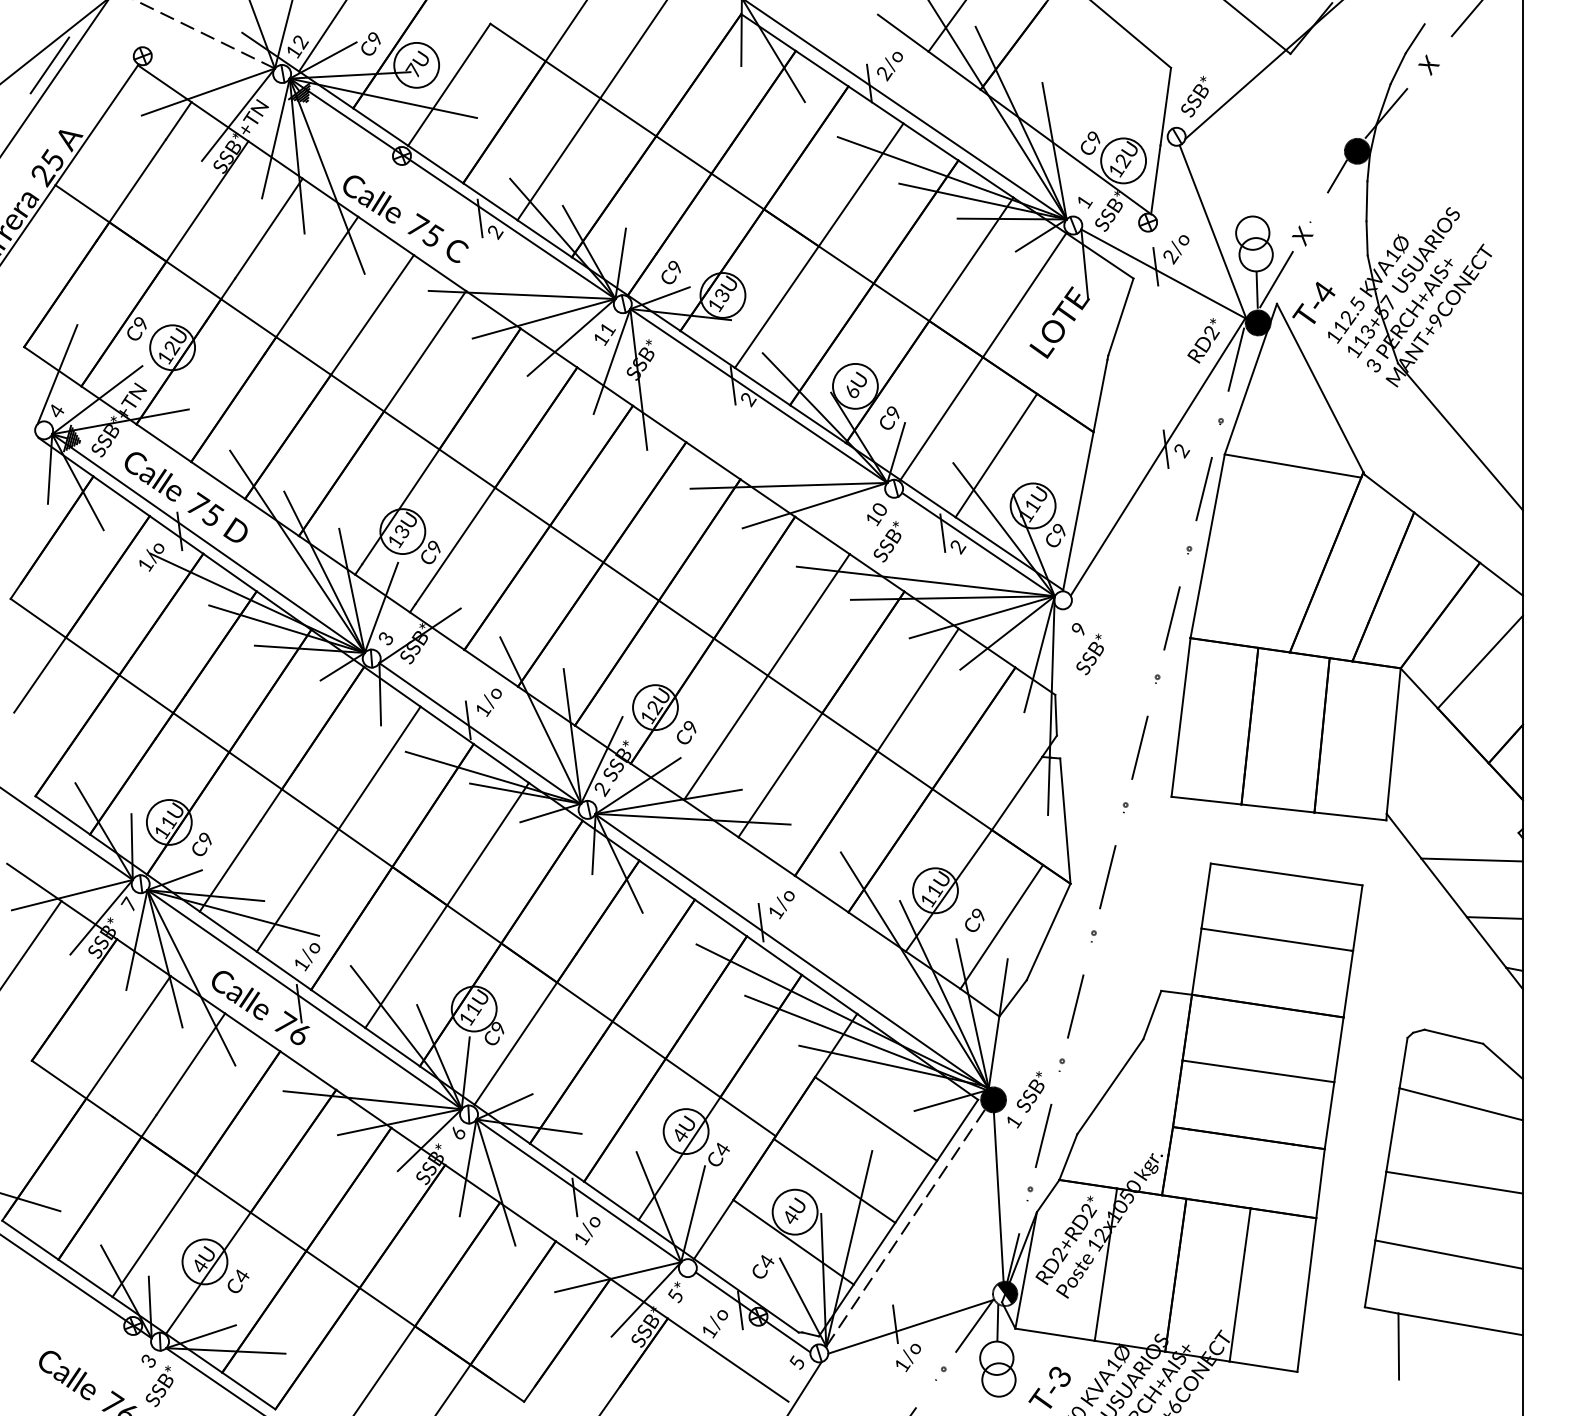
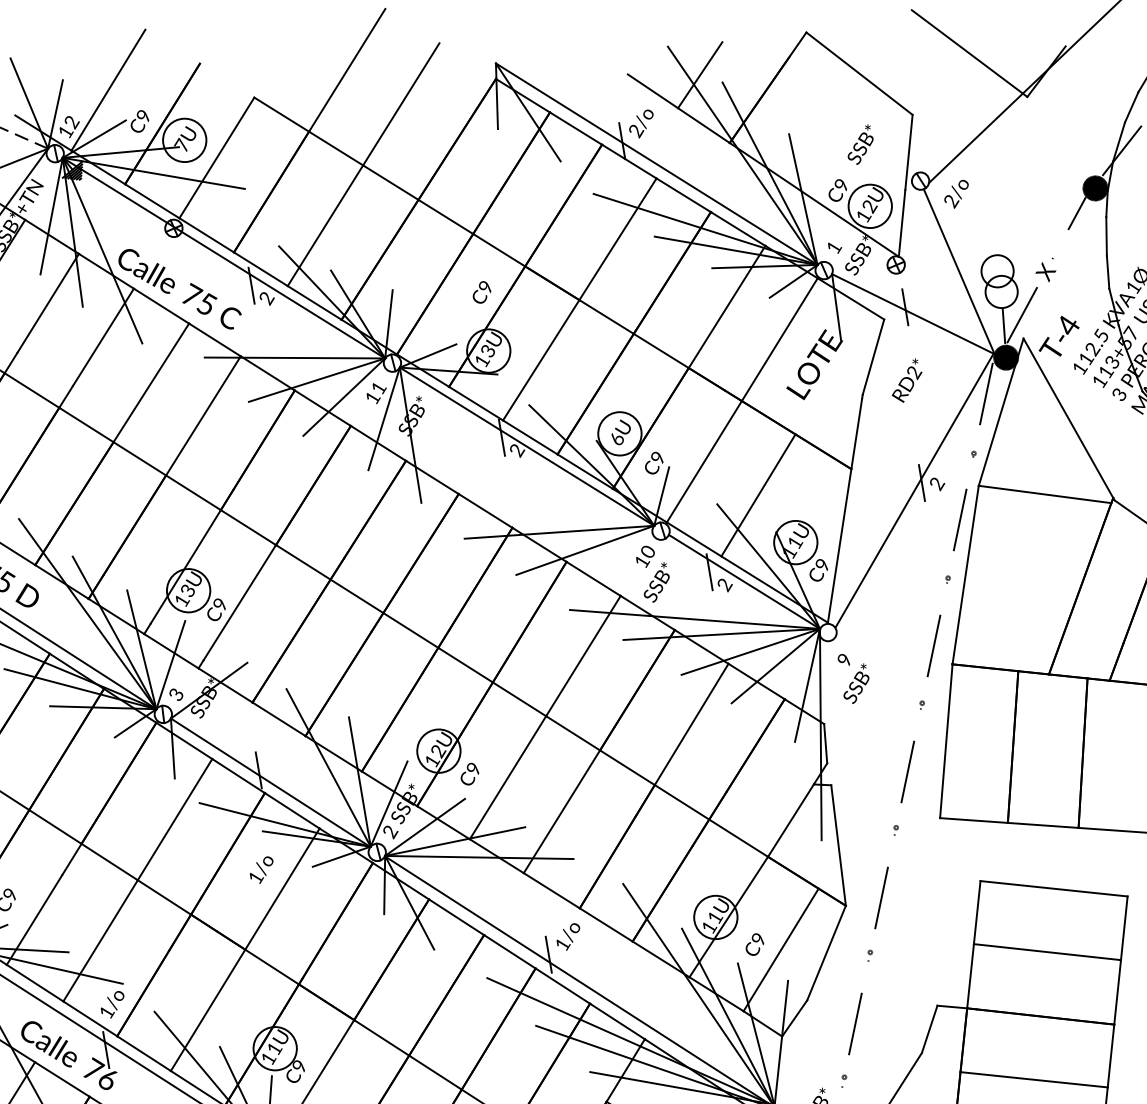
text: (1194, 96) -> (860, 144), moved
text: (1176, 249) -> (956, 193), moved
text: (670, 272) -> (481, 292), moved
text: (1203, 340) -> (906, 380), moved
text: (489, 702) -> (261, 869), moved

